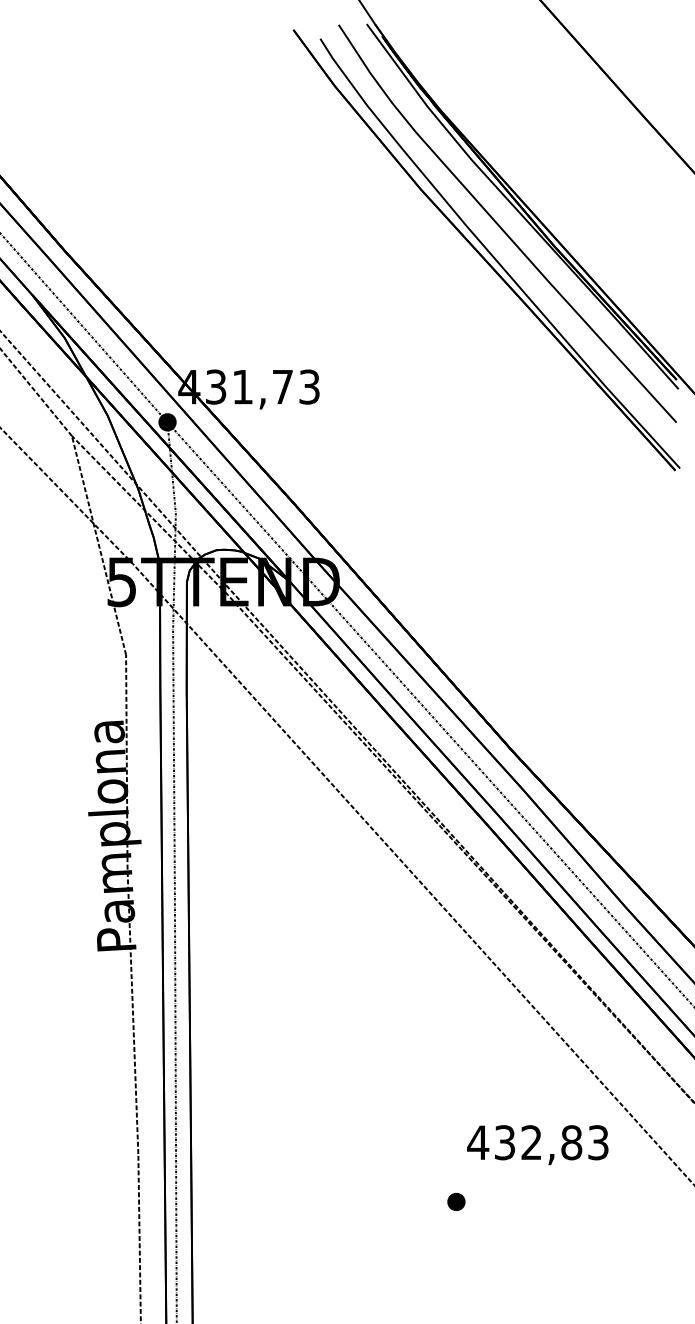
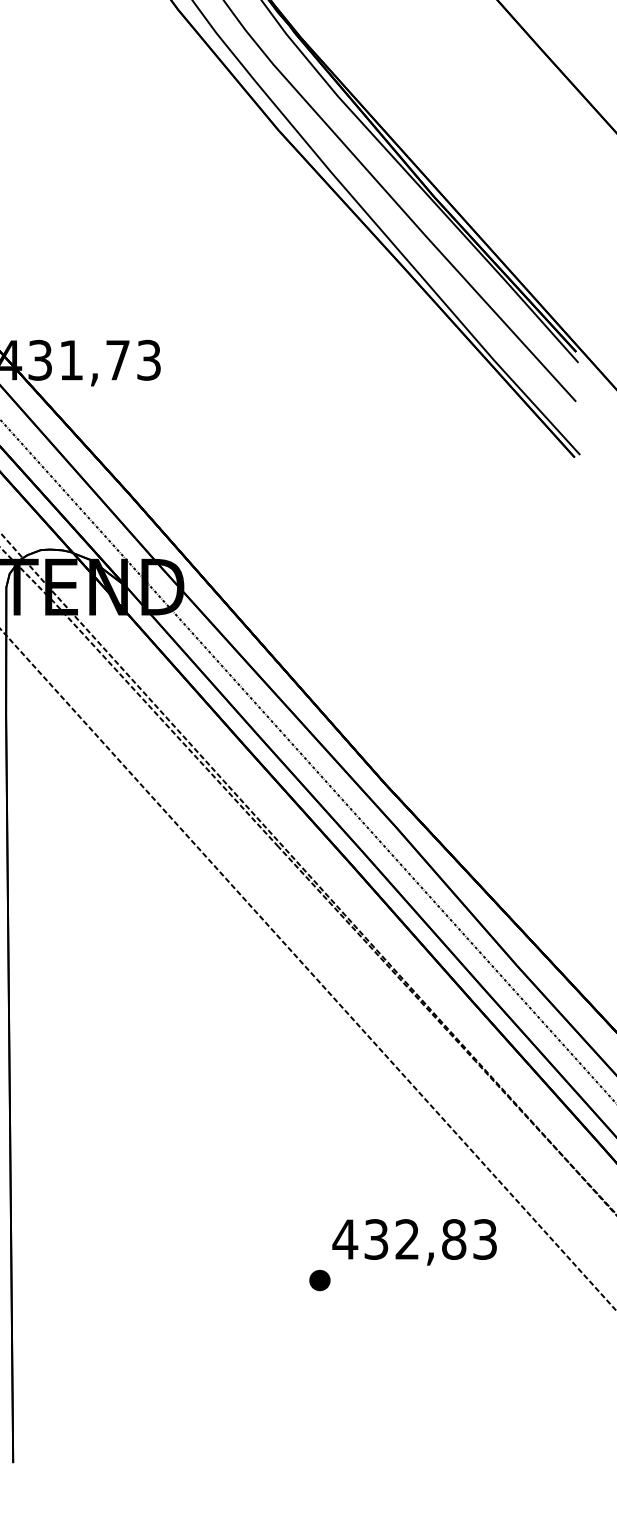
part: (456, 1201) -> (320, 1279), moved

